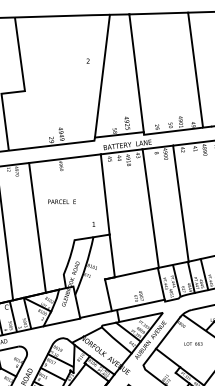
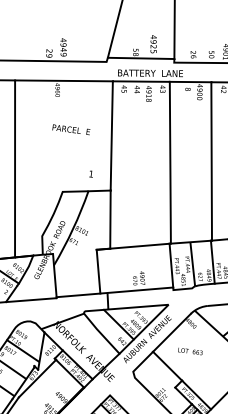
text: (61, 201) -> (70, 129), moved
text: (193, 343) -> (190, 350), moved

